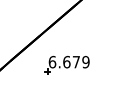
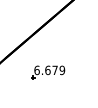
part: (67, 64) -> (48, 72), moved

